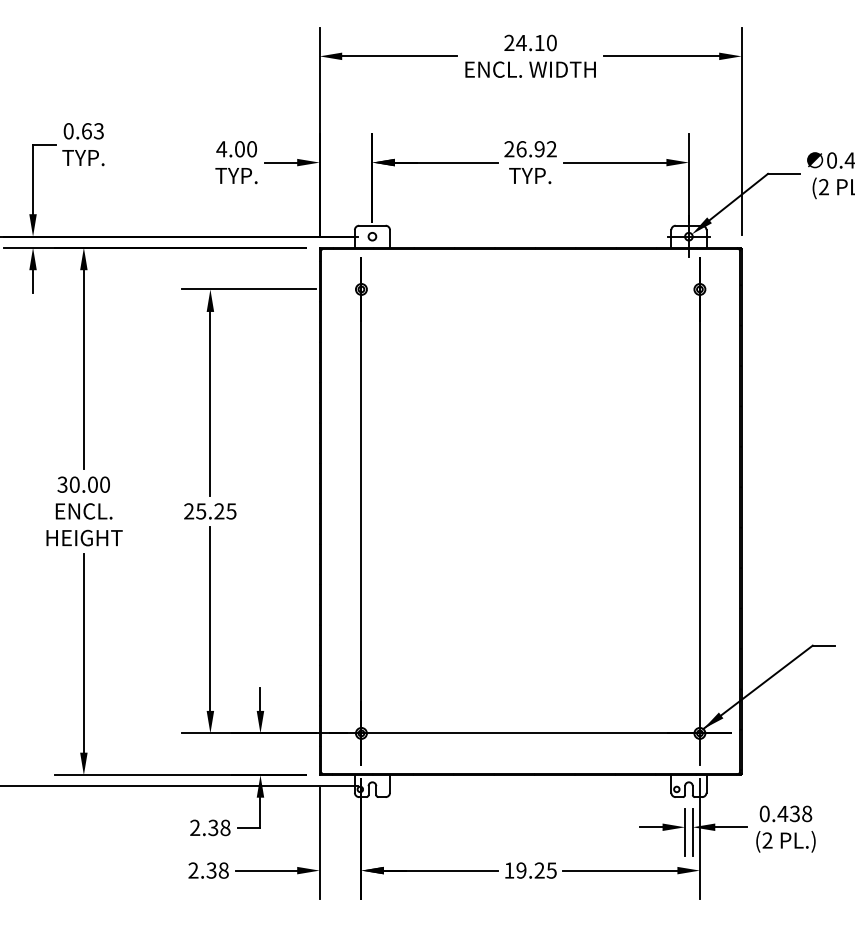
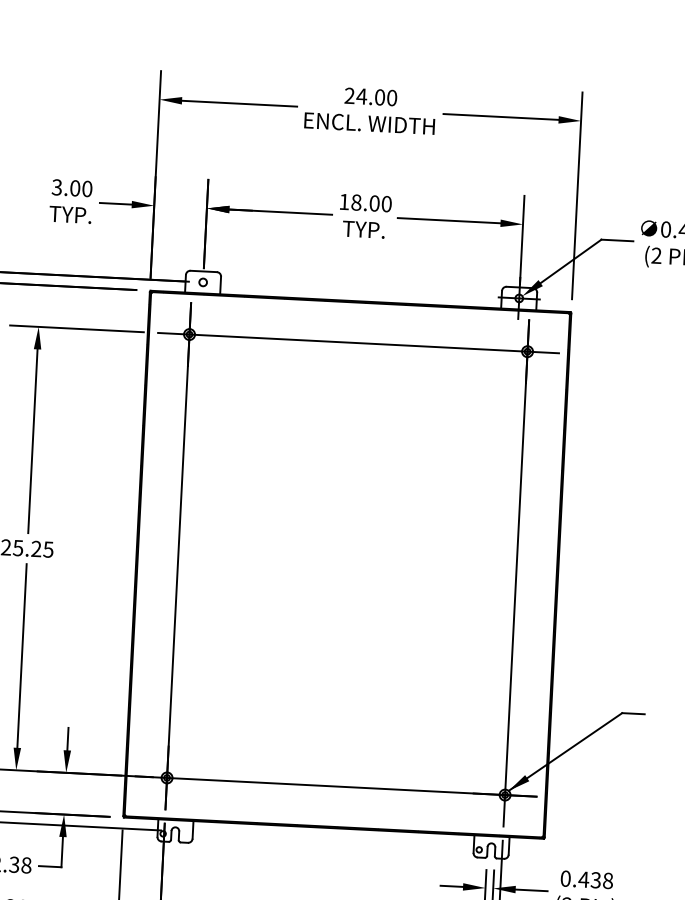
text: (539, 42) -> (379, 96), 24.10 -> 24.00
text: (221, 149) -> (56, 187), 4.00 -> 3.00
text: (530, 149) -> (365, 203), 26.92 -> 18.00
line: (530, 289) -> (358, 343), added

